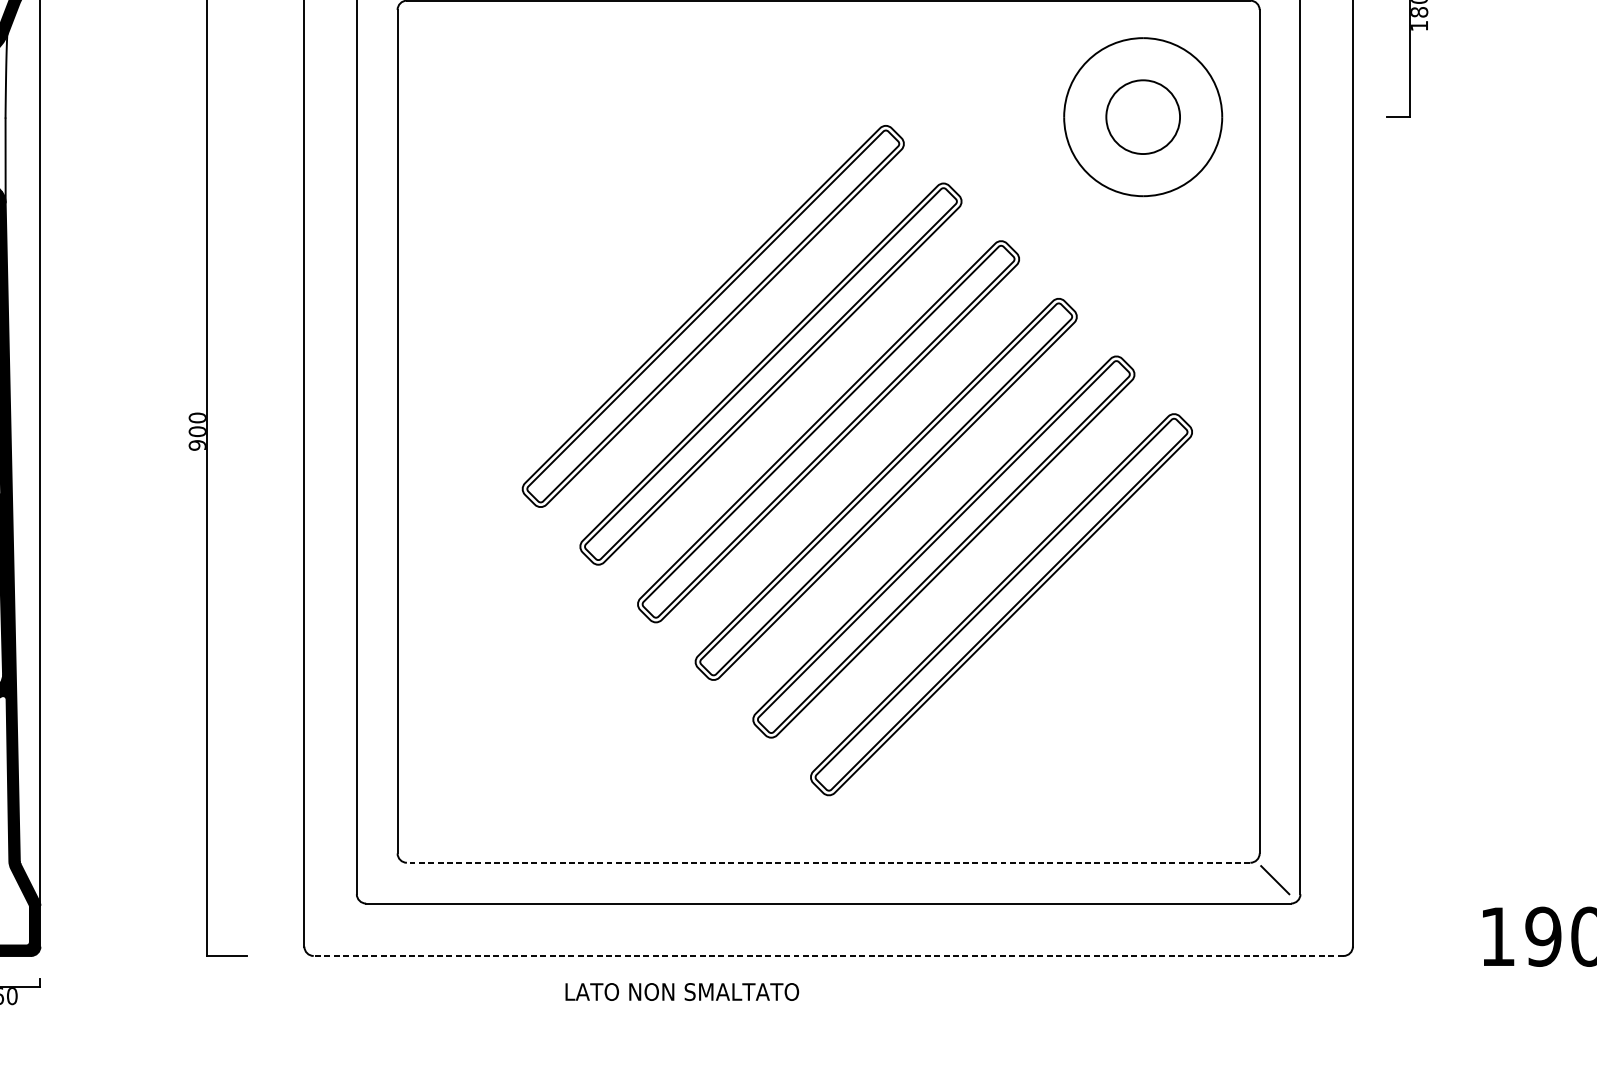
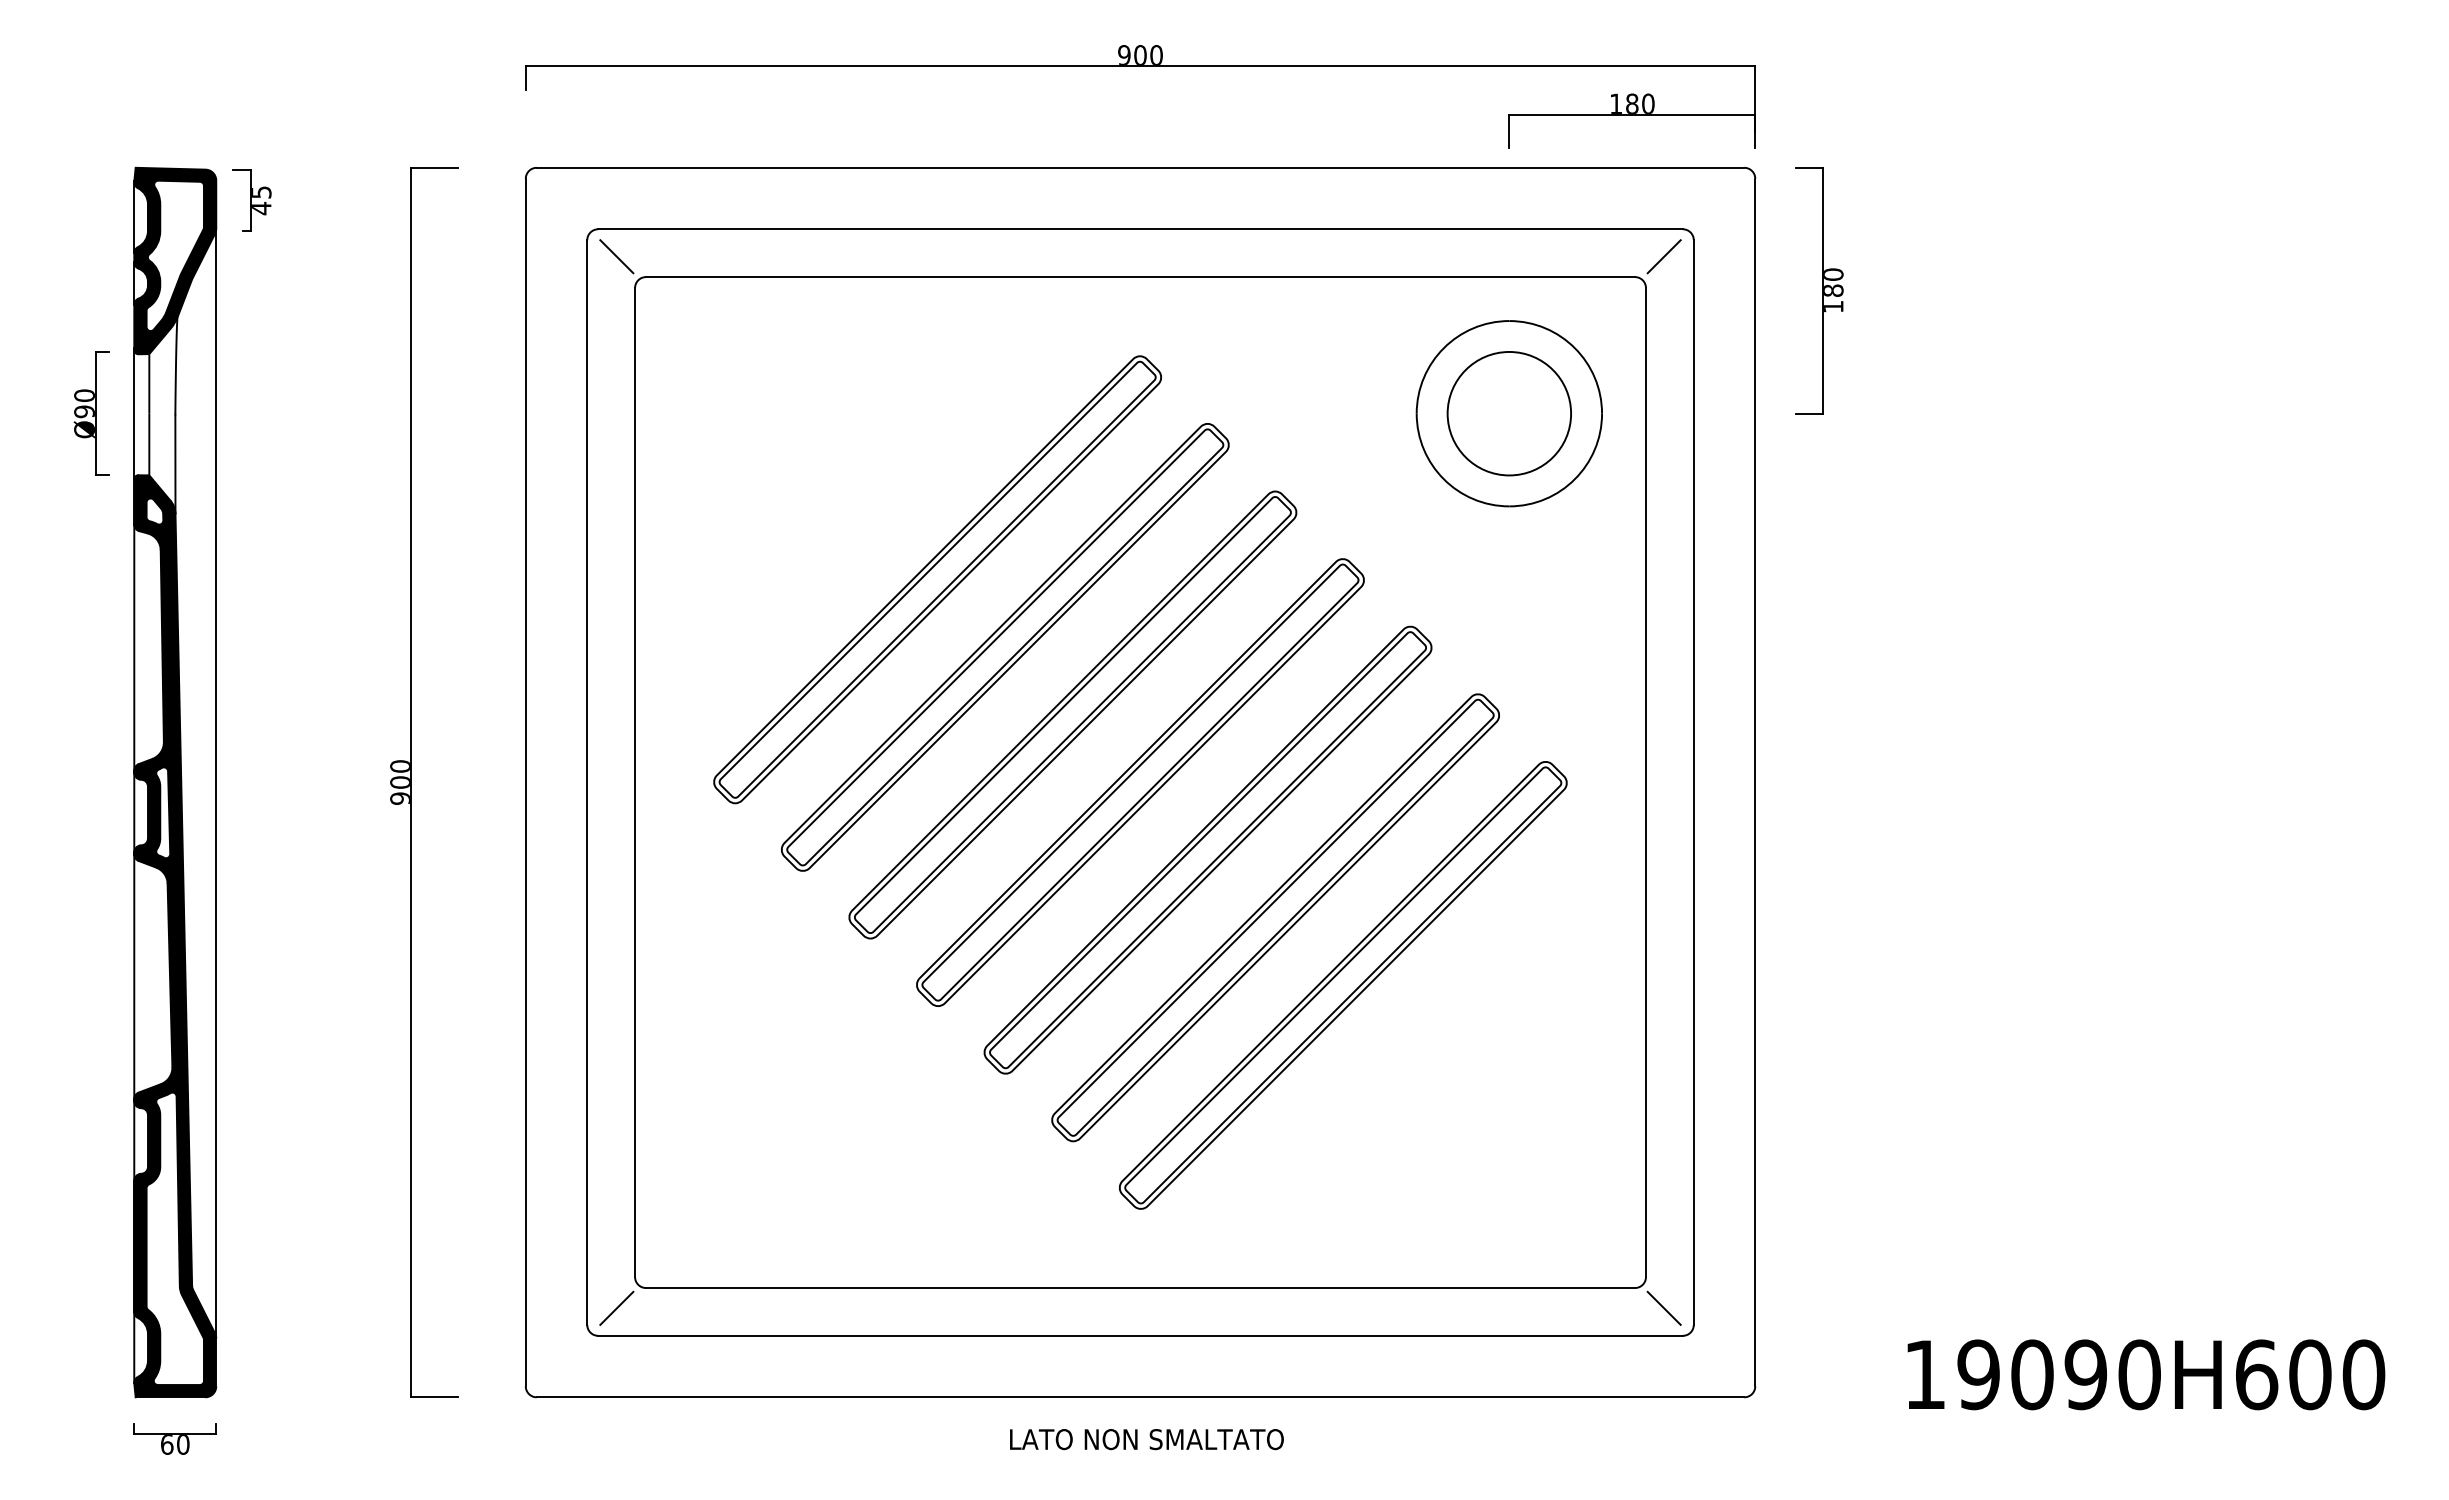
circle: (1143, 116) -> (1509, 413), size x1.43
part: (655, 258) -> (937, 579), added
line: (828, 863) -> (1140, 1288), dashed -> solid
line: (381, 879) -> (616, 1307), added
line: (828, 956) -> (1140, 1397), dashed -> solid
text: (681, 991) -> (1146, 1439), moved

